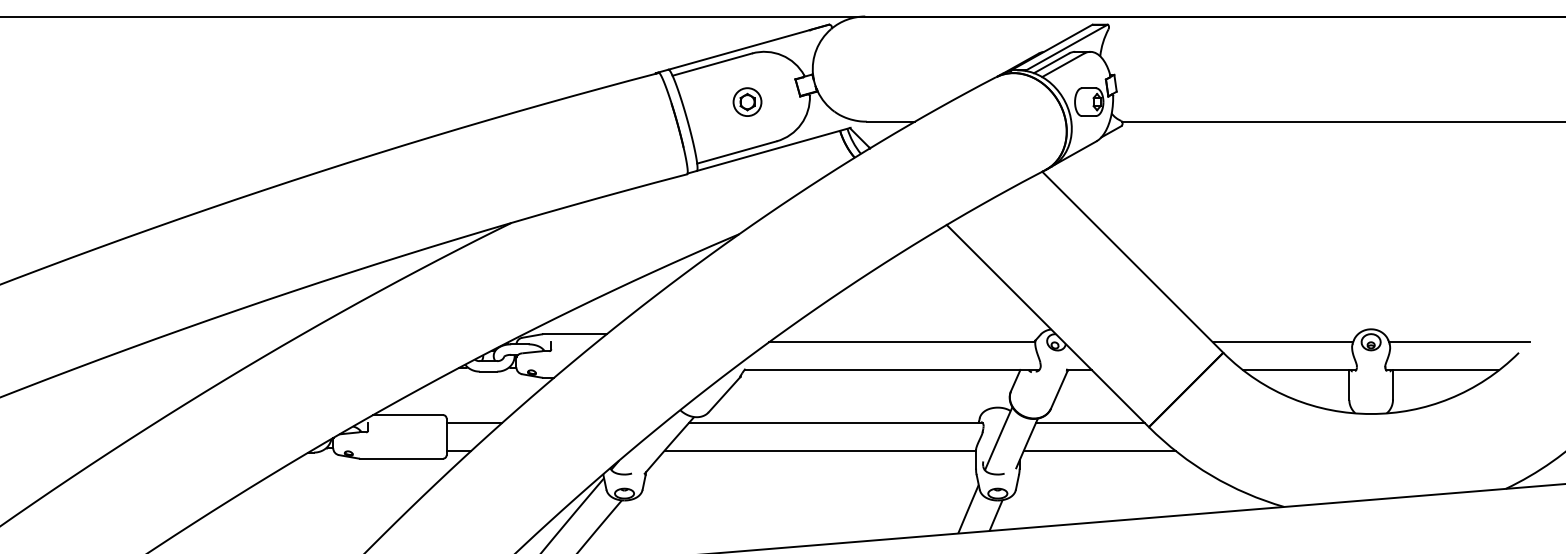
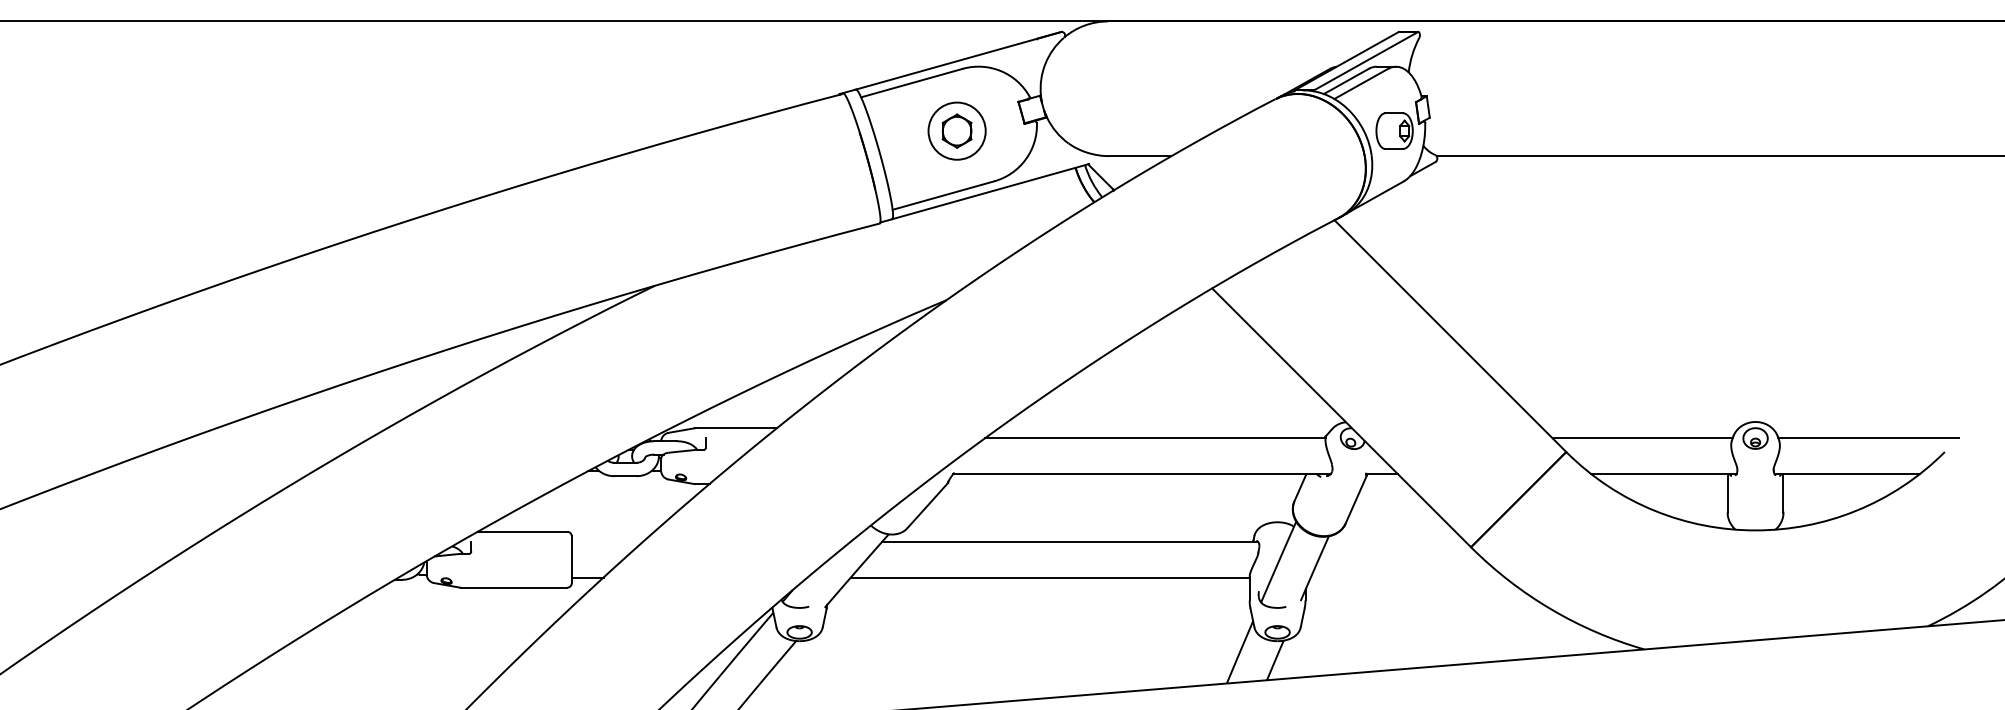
part: (747, 101) -> (956, 130), size x1.6
line: (474, 422) -> (607, 541), removed
line: (1089, 422) -> (1395, 541), removed
line: (1099, 450) -> (1407, 577), removed

